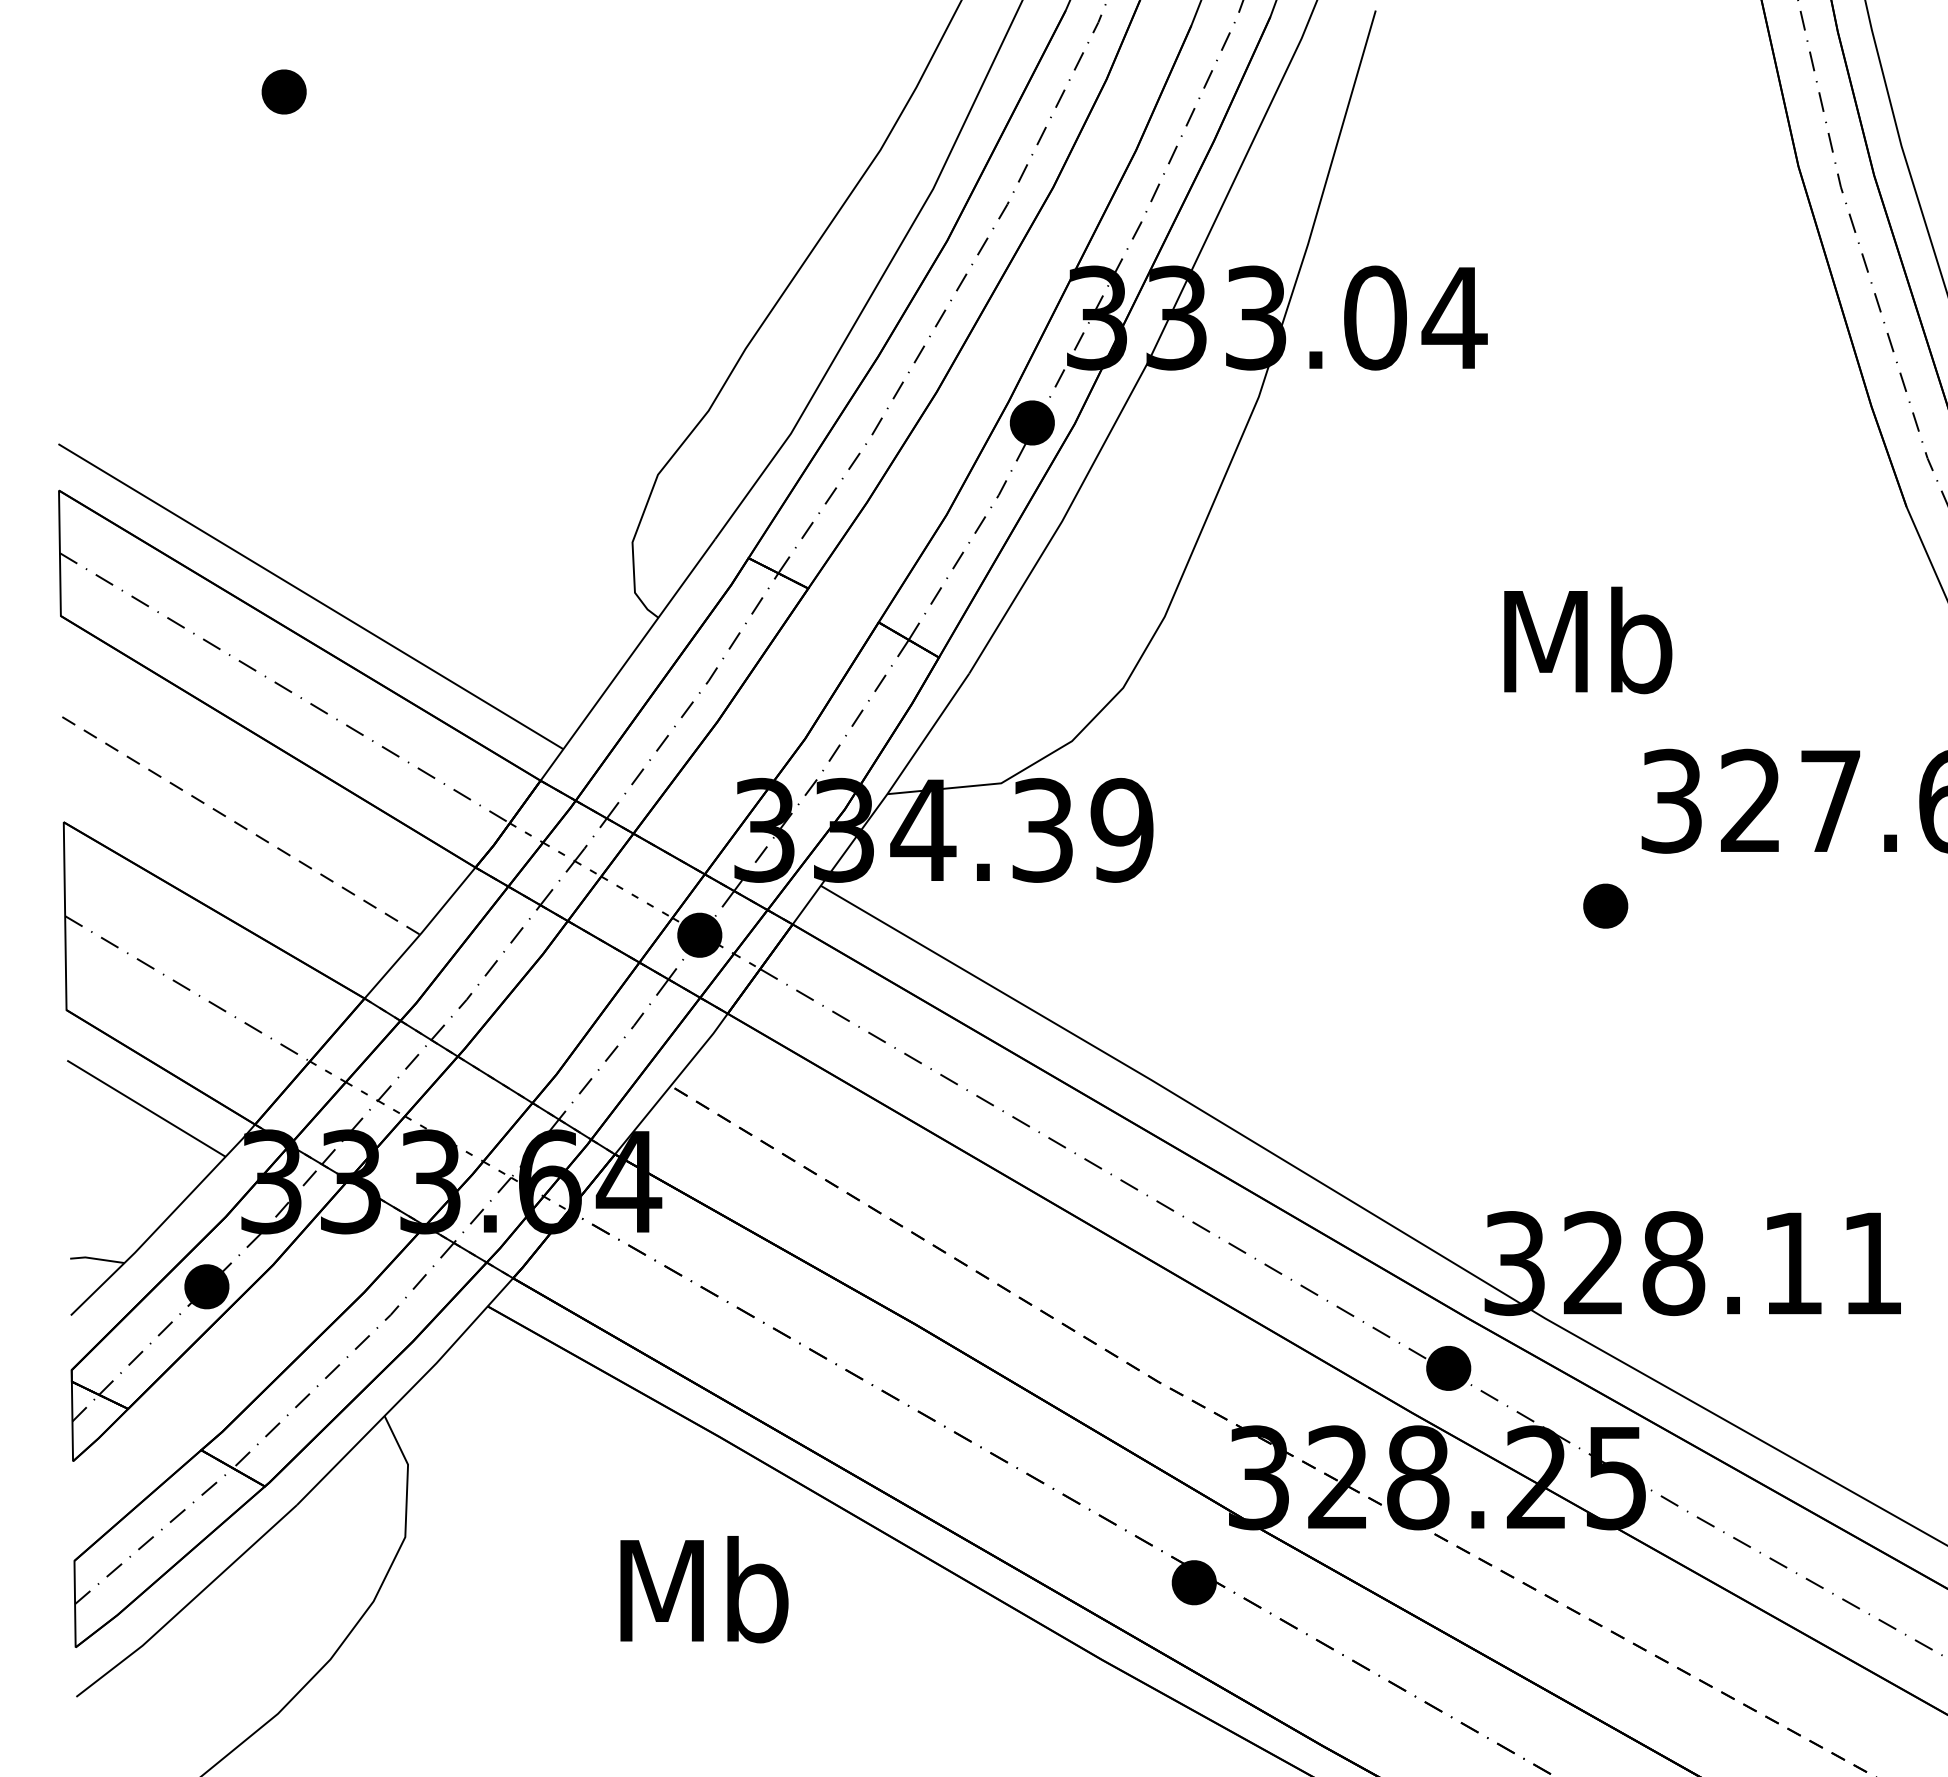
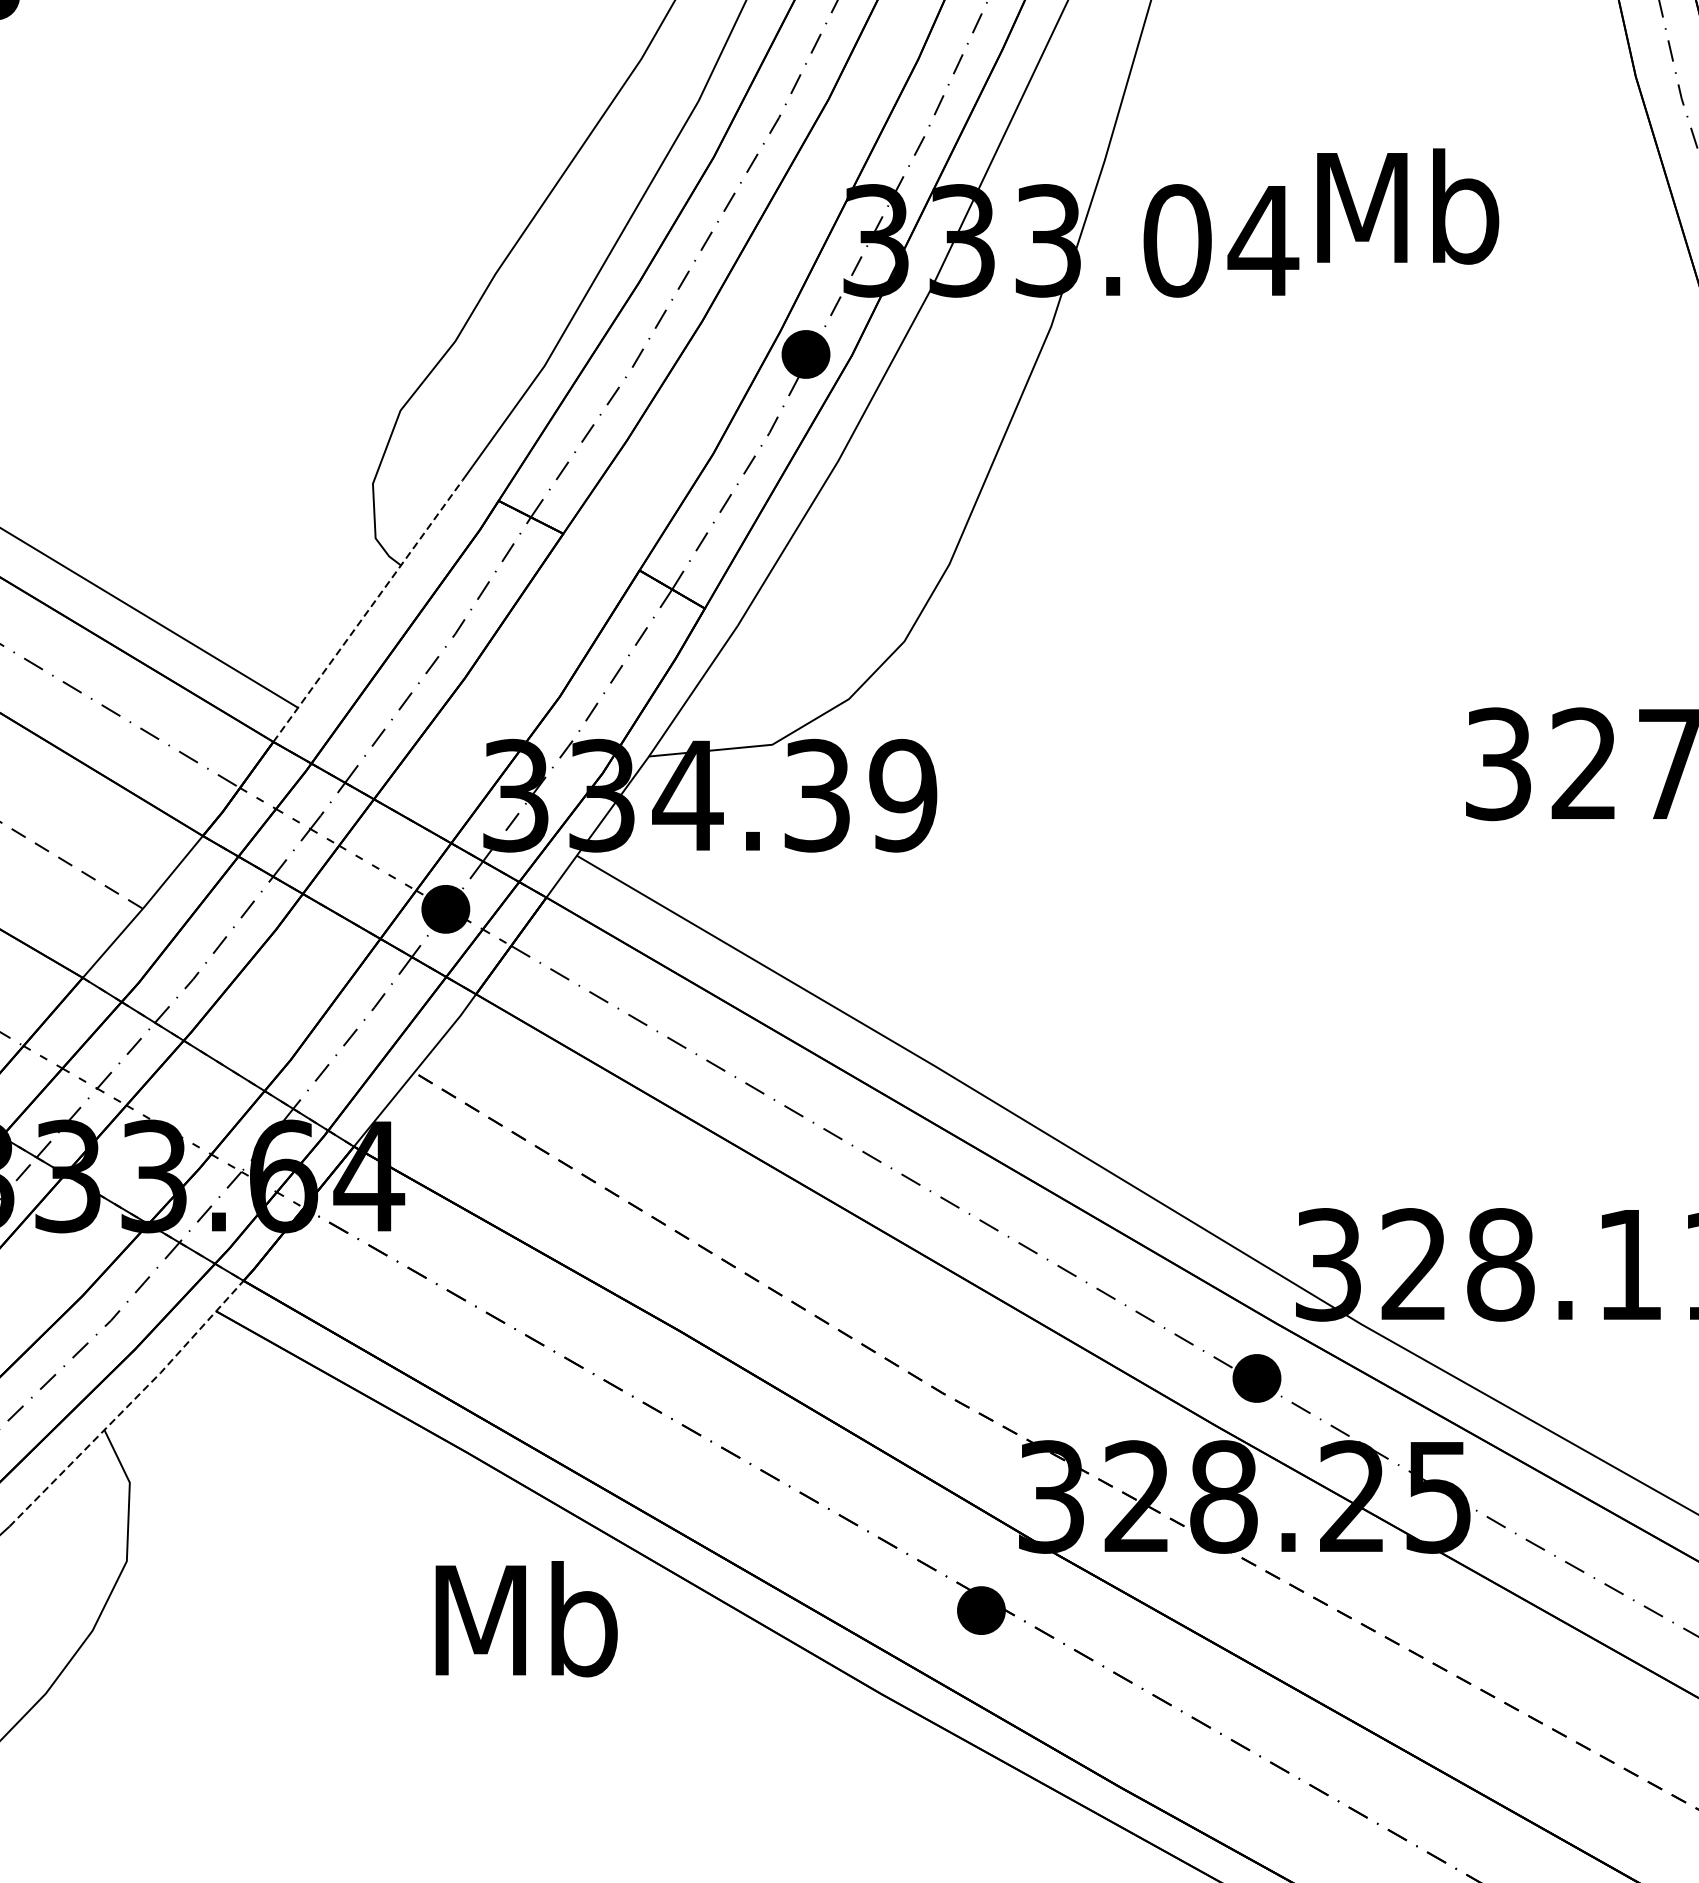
text: (1588, 640) -> (1408, 206), moved
line: (627, 660) -> (367, 611), solid -> dashed
part: (1605, 905) -> (1426, 877), removed
line: (407, 1392) -> (129, 1404), solid -> dashed
text: (704, 1589) -> (526, 1619), moved

